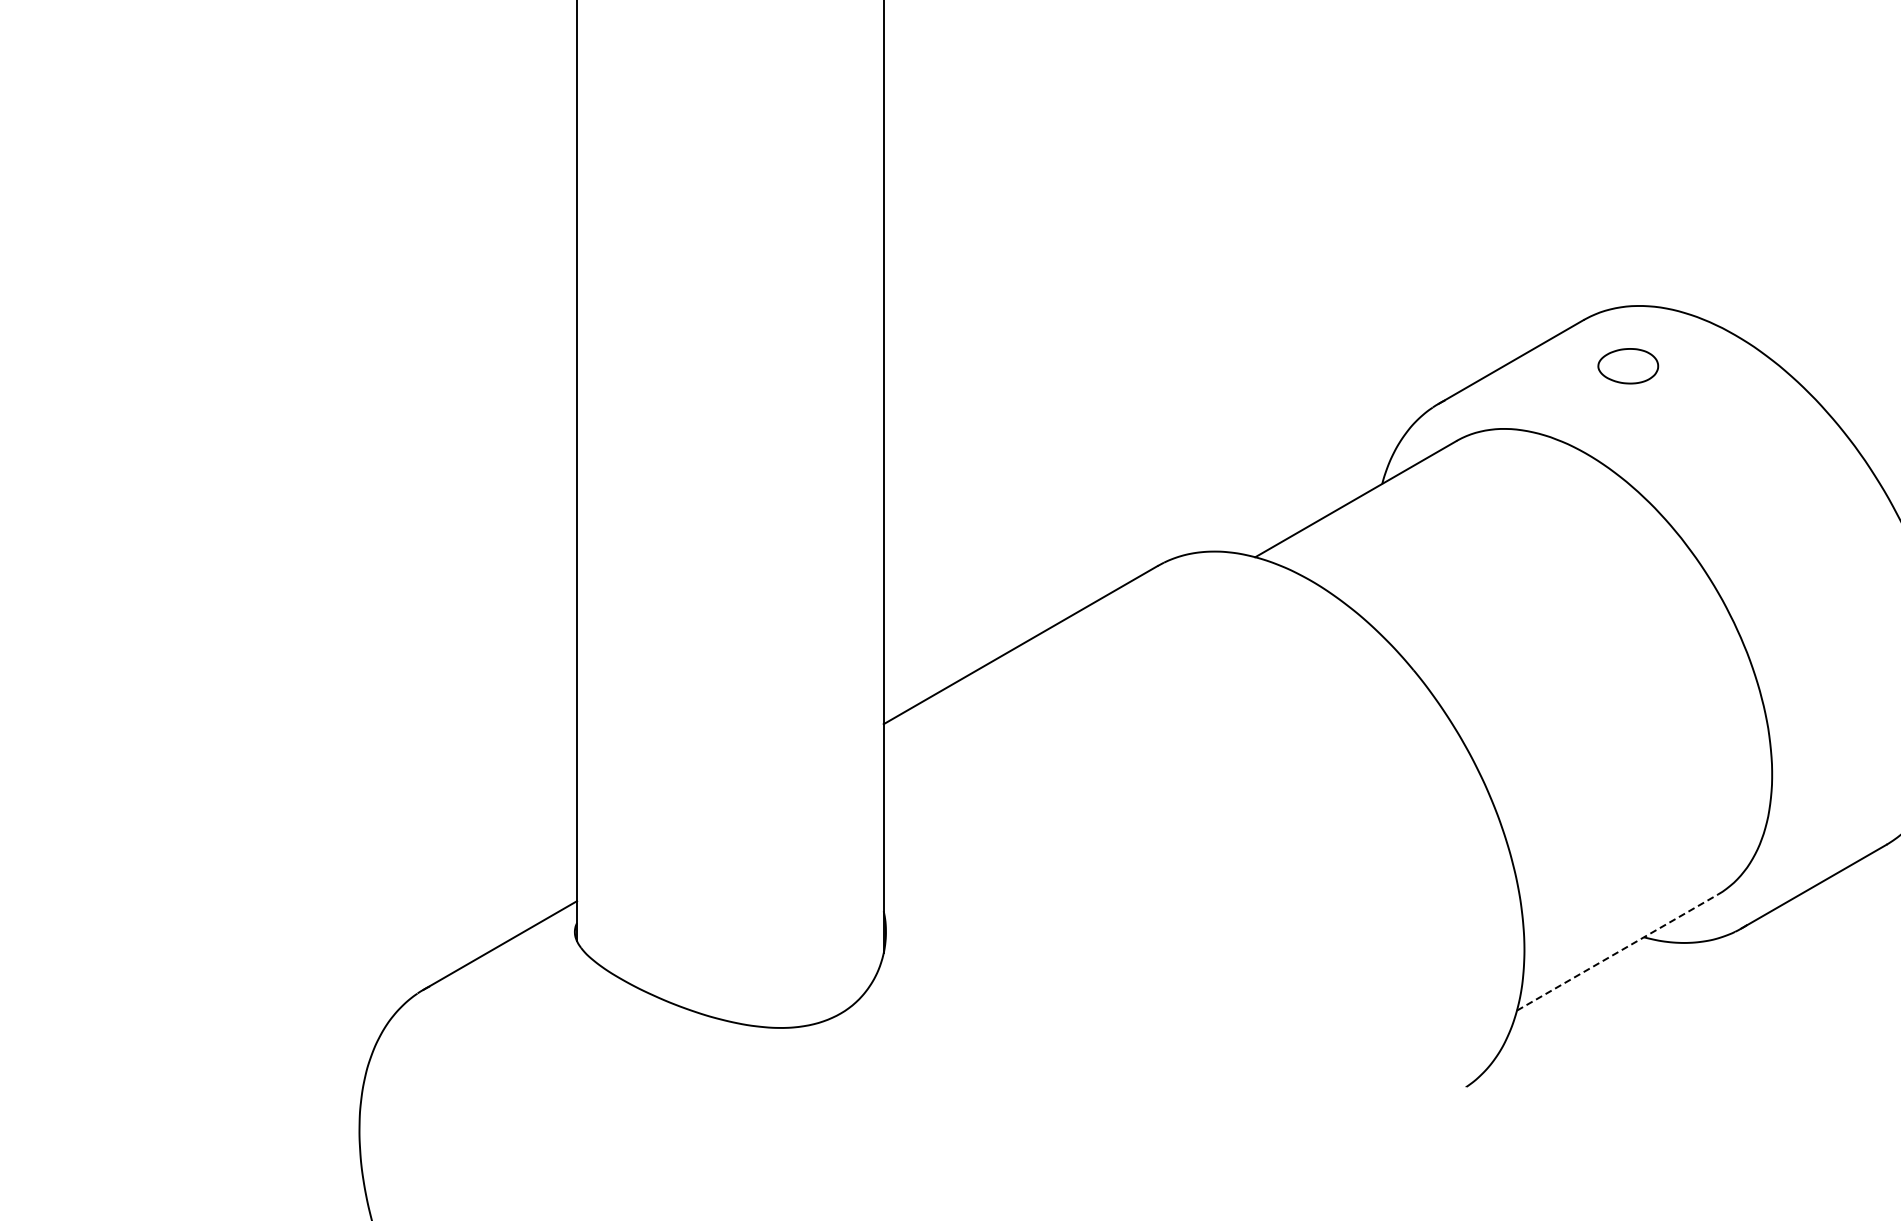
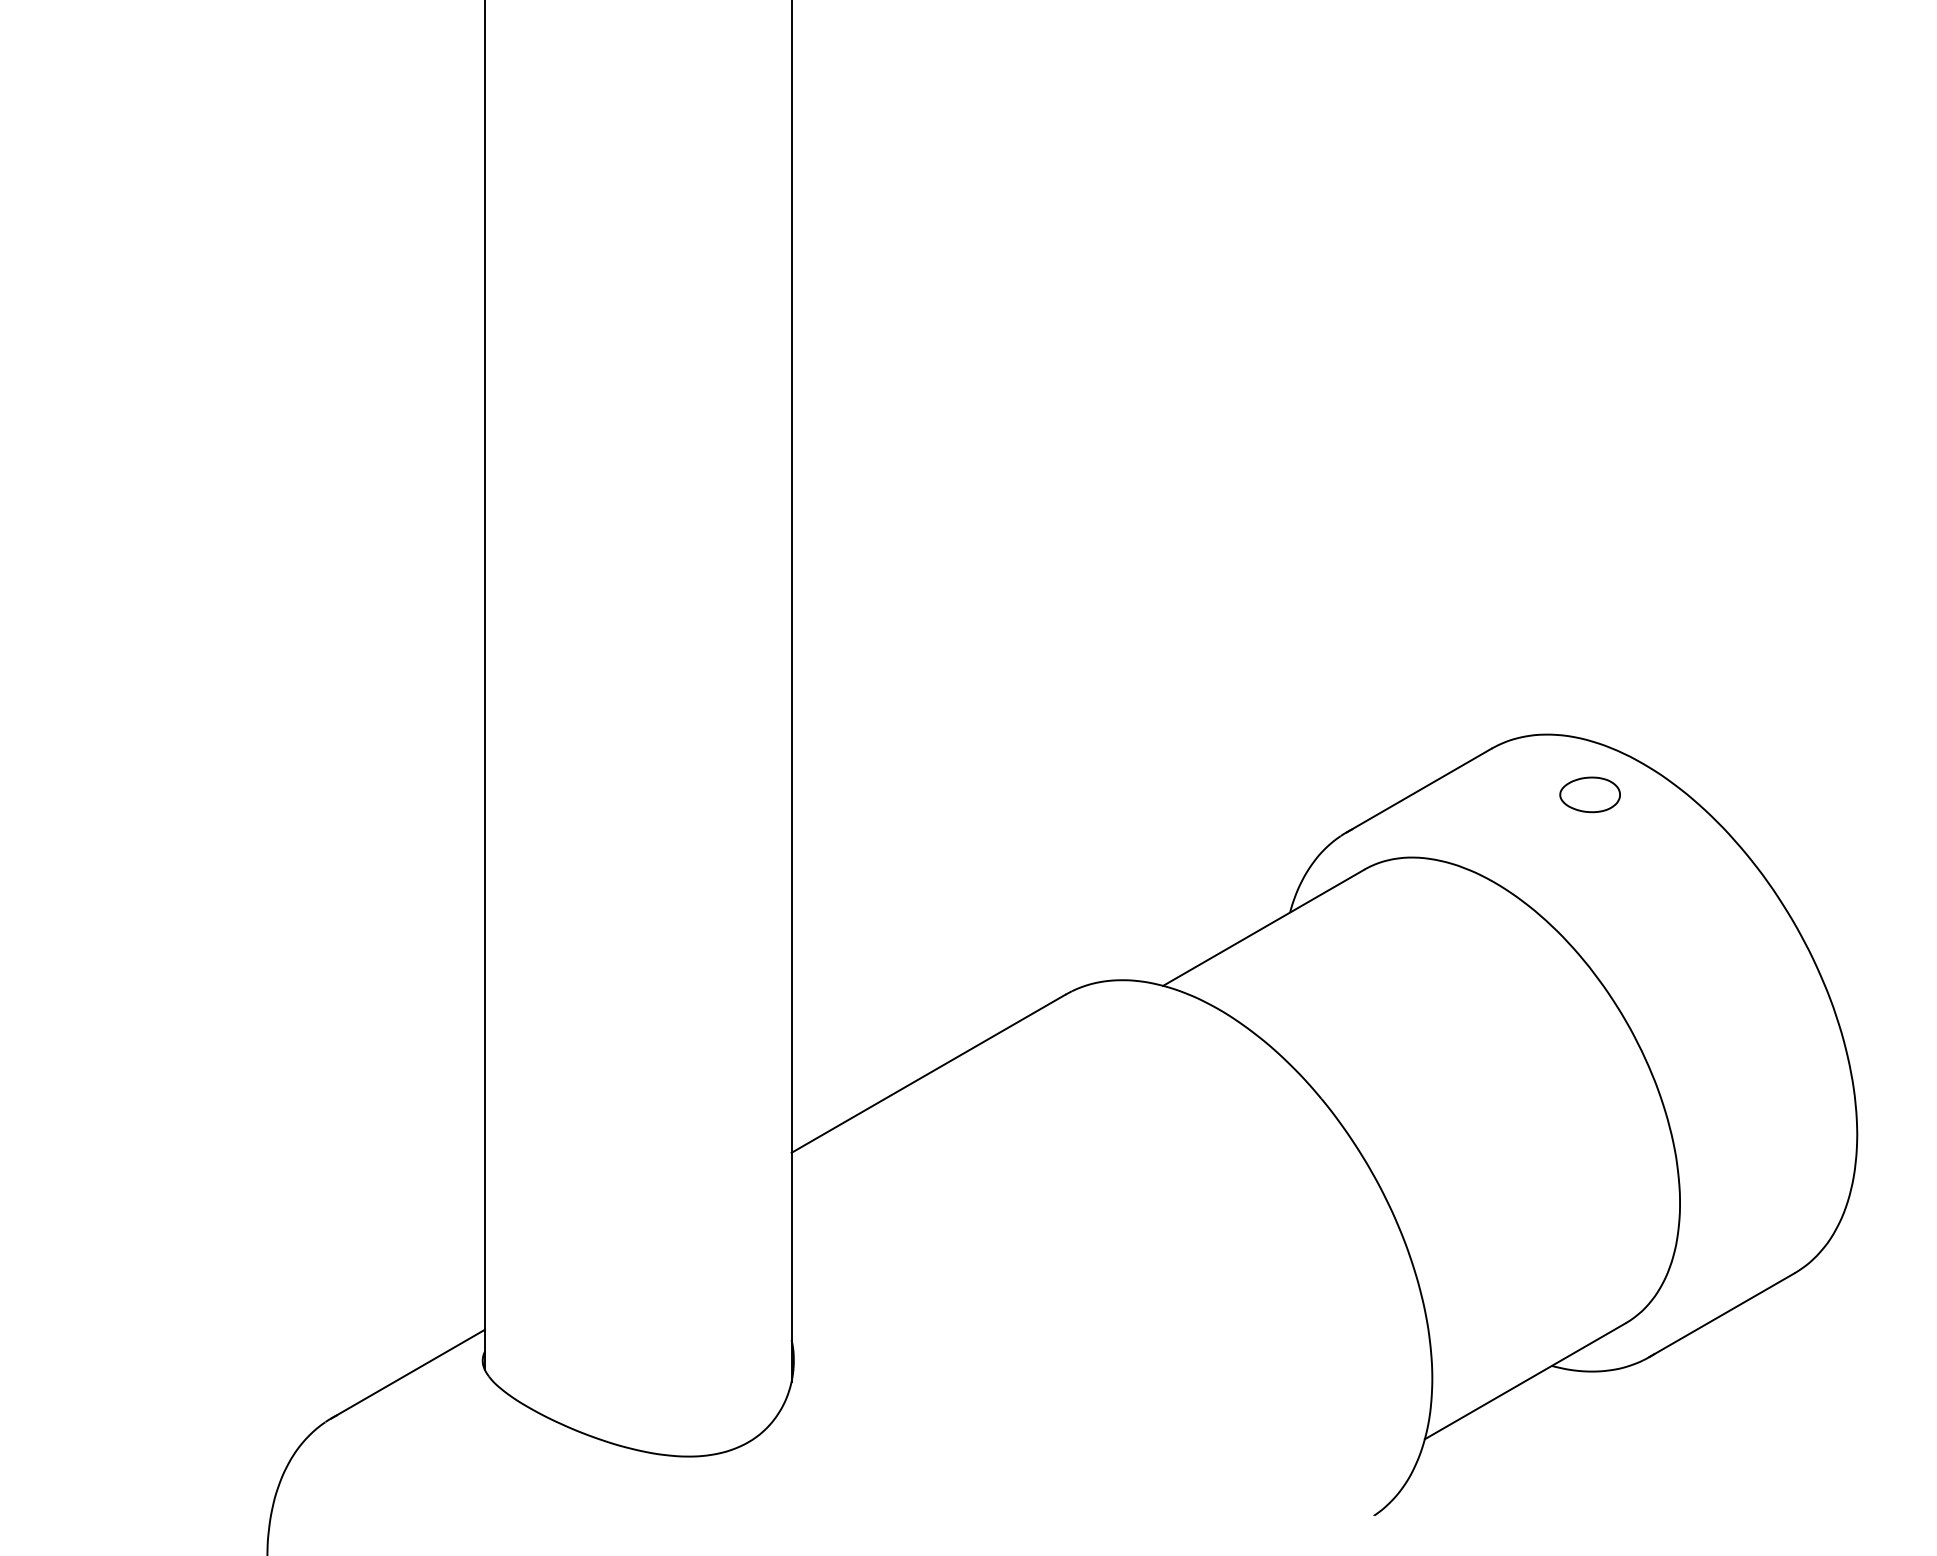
part: (1627, 365) -> (1589, 794), moved
line: (1617, 951) -> (1525, 1380), dashed -> solid

